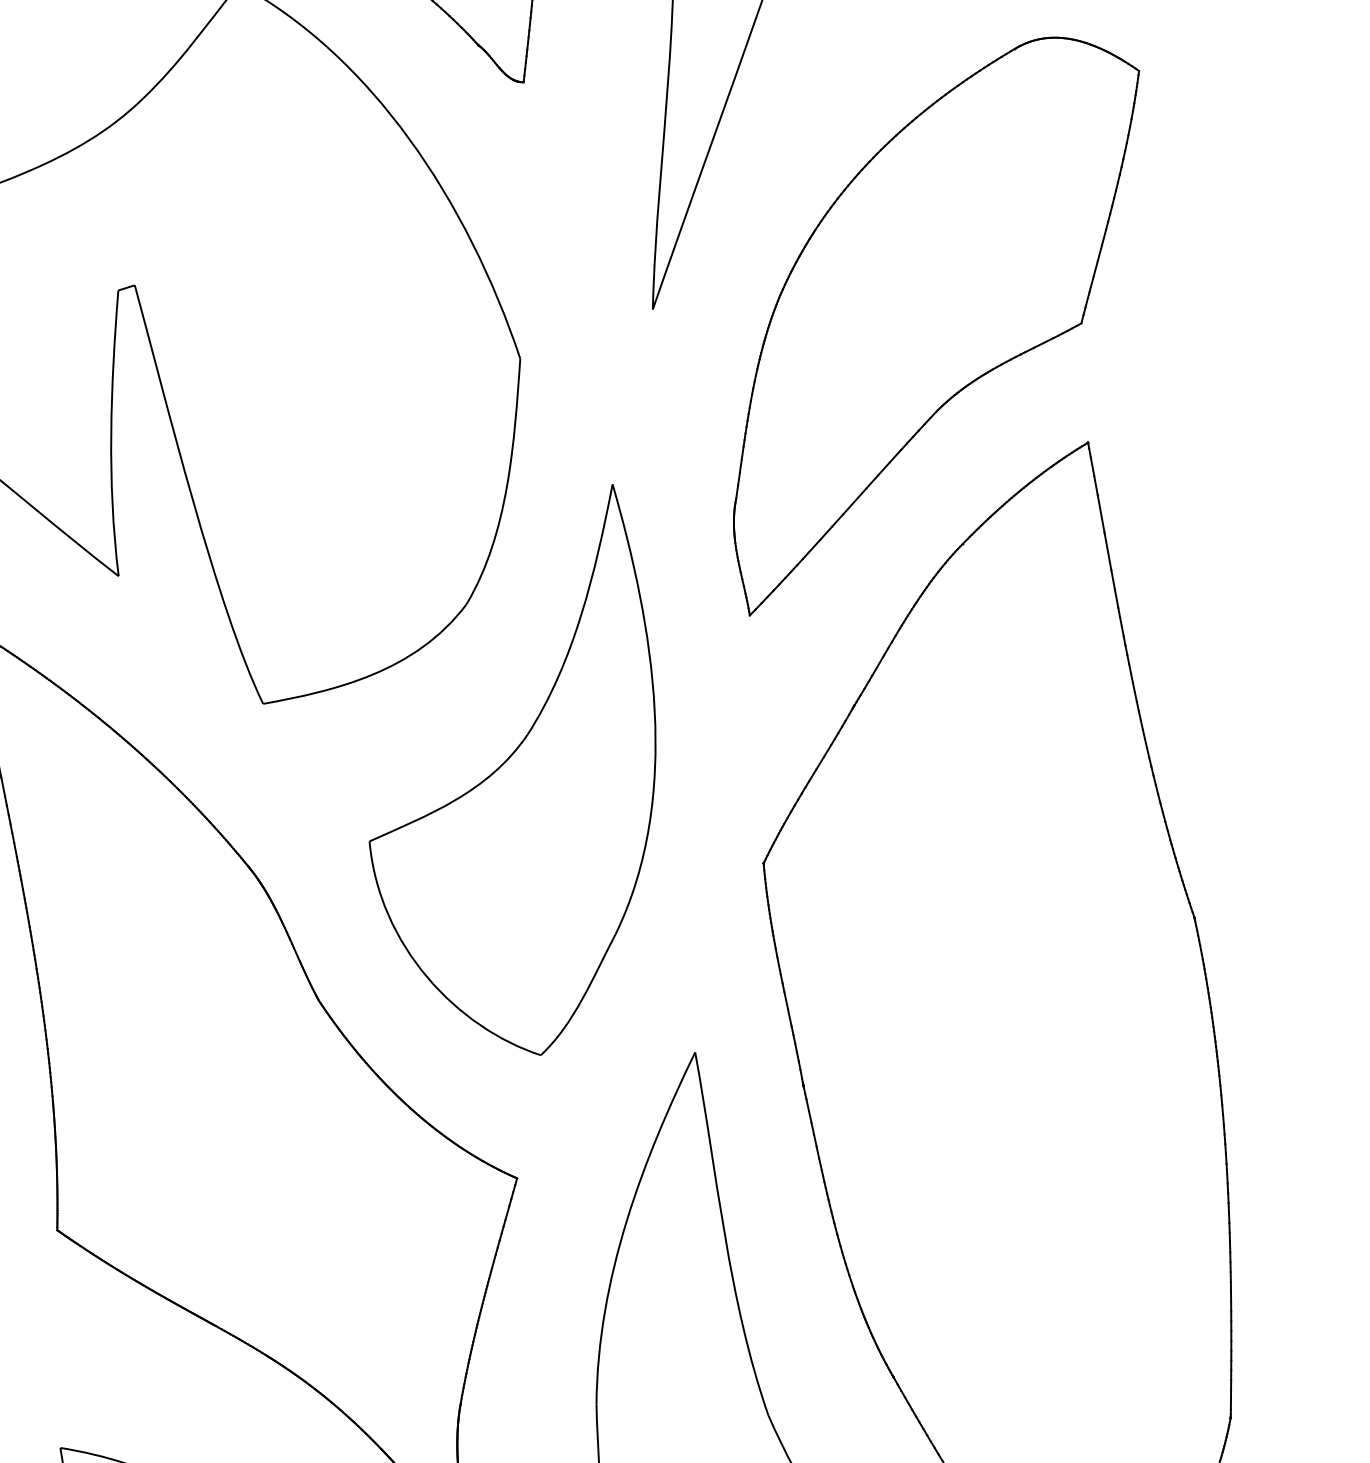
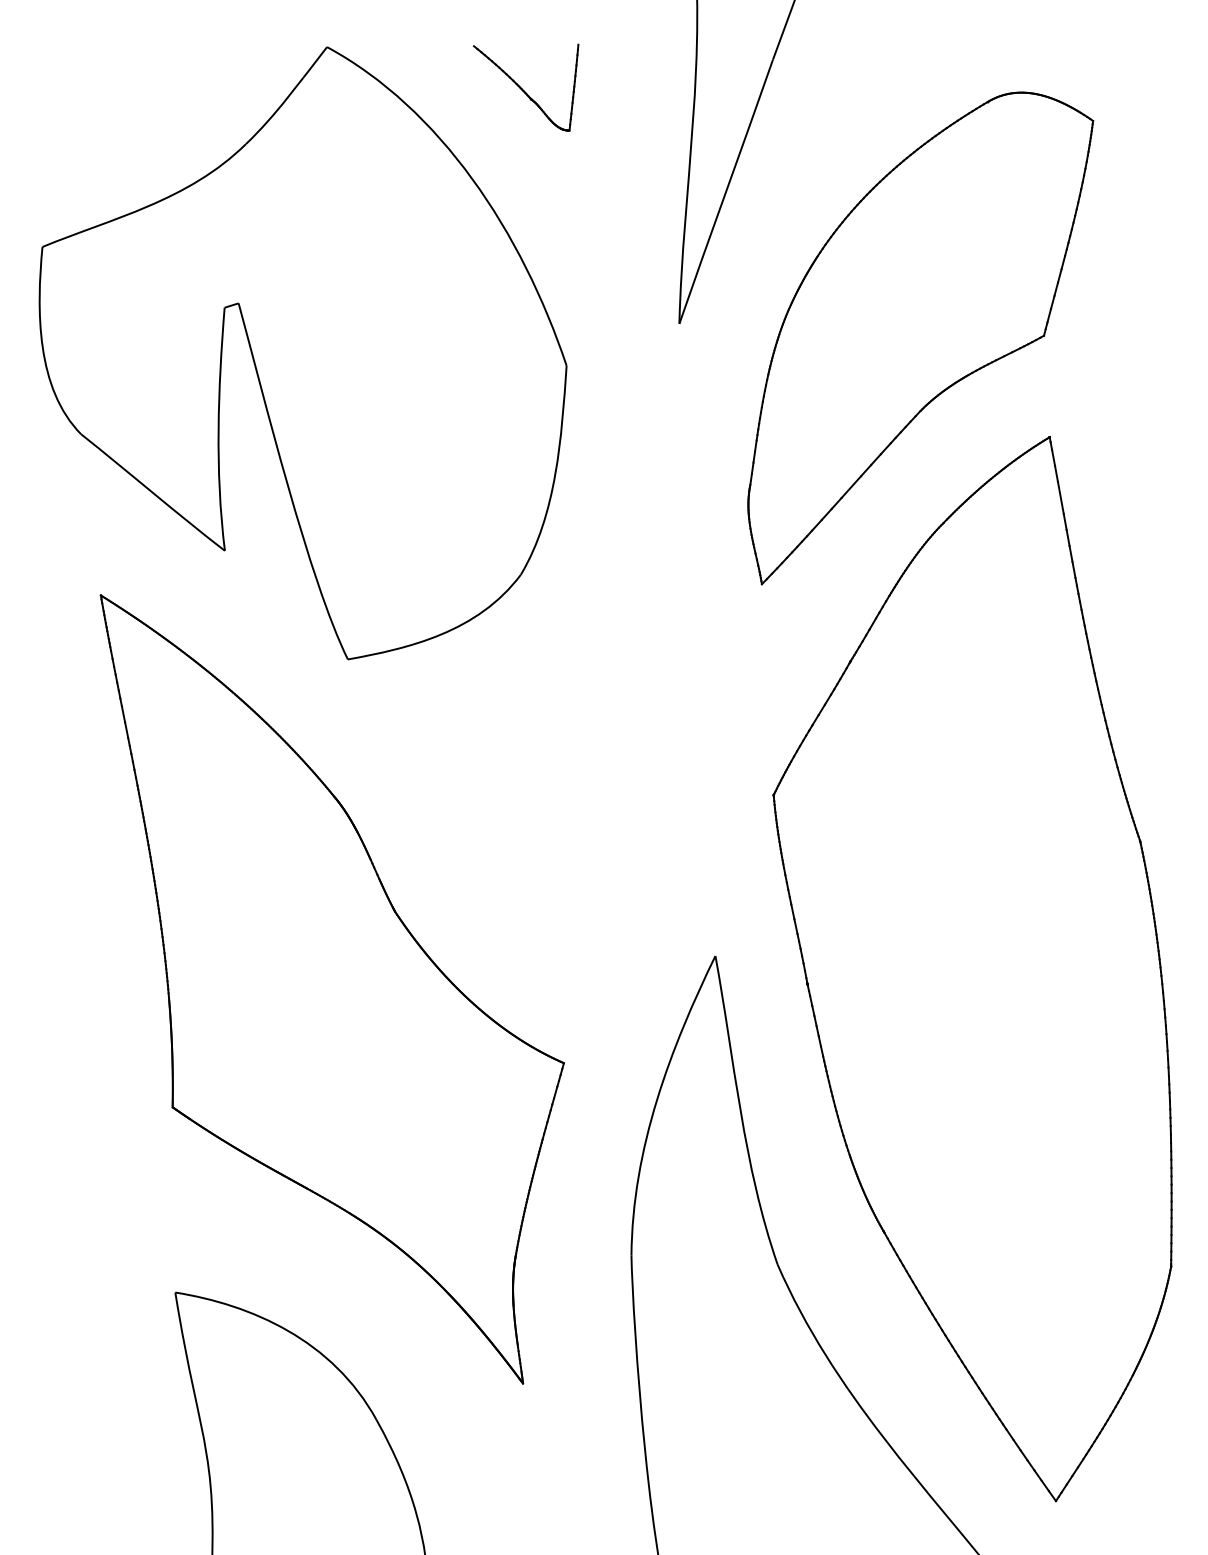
part: (511, 769) -> (559, 715), removed

